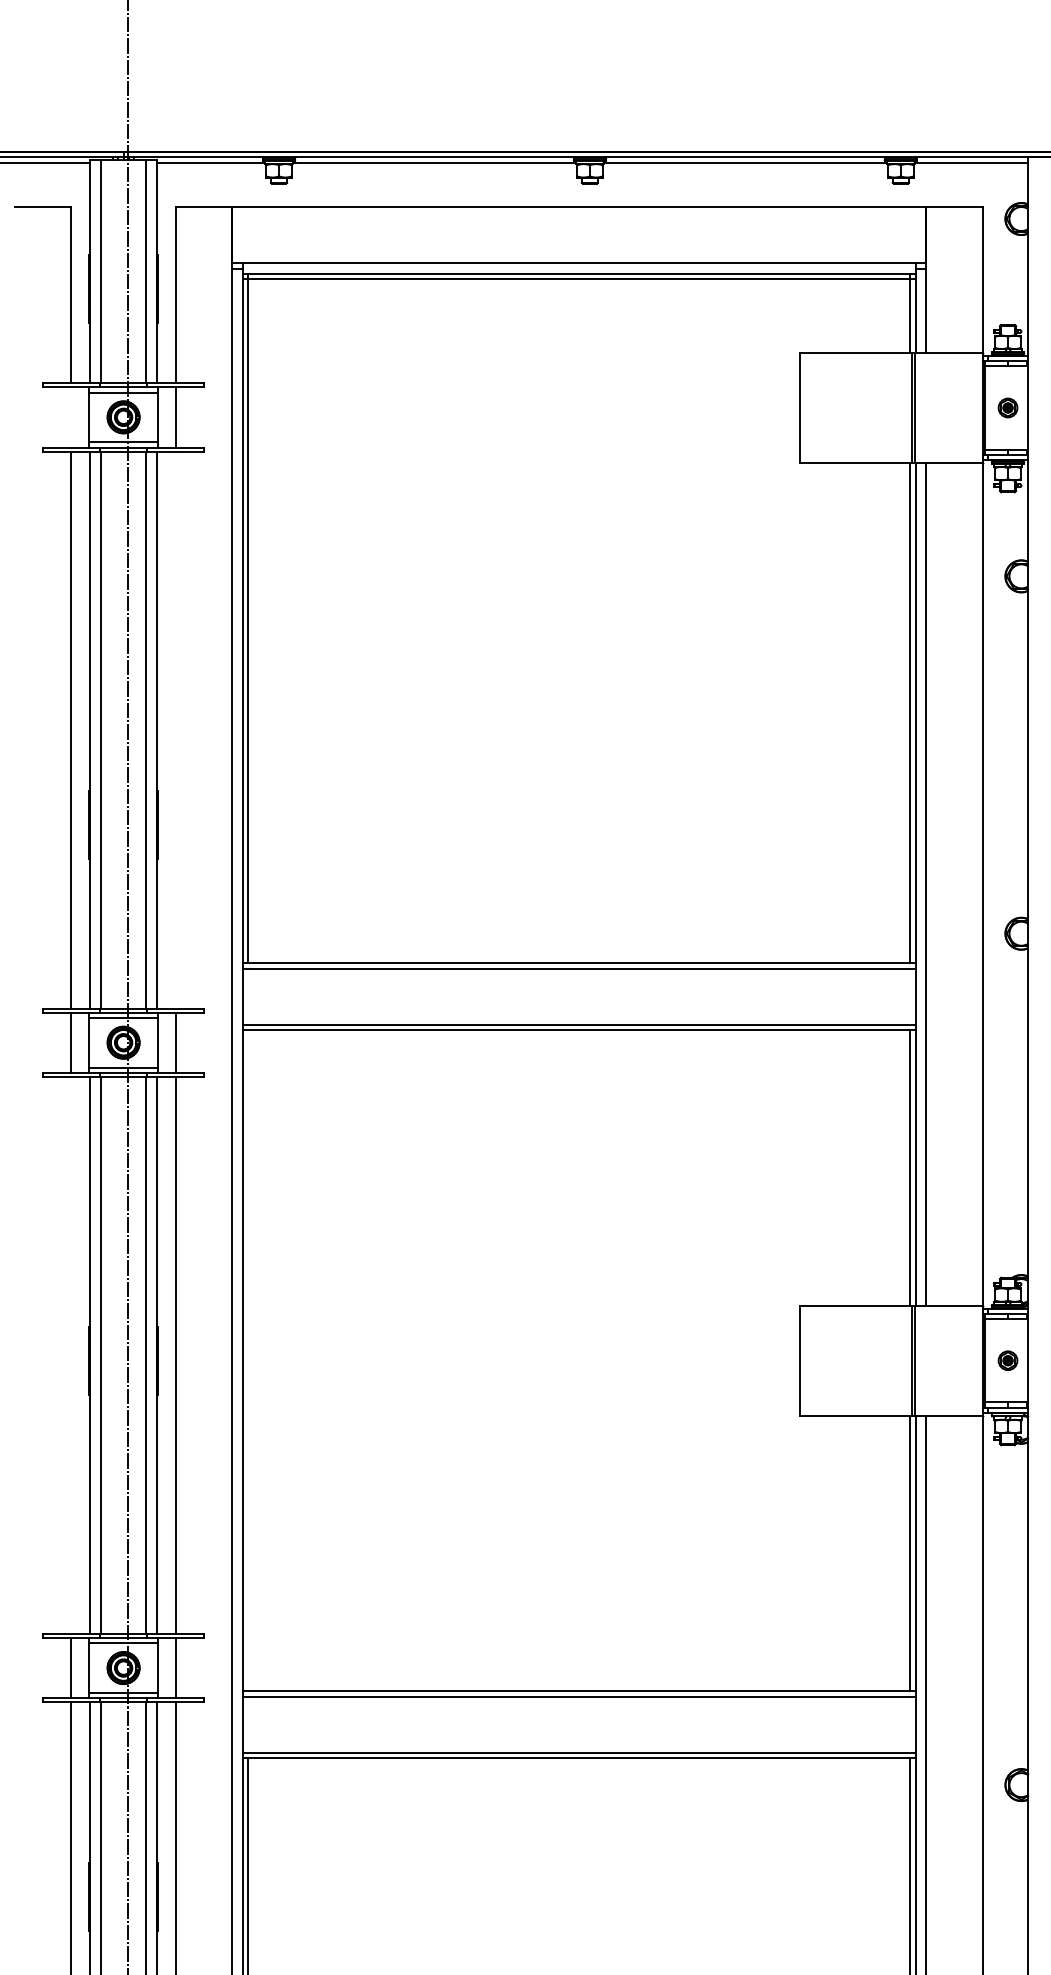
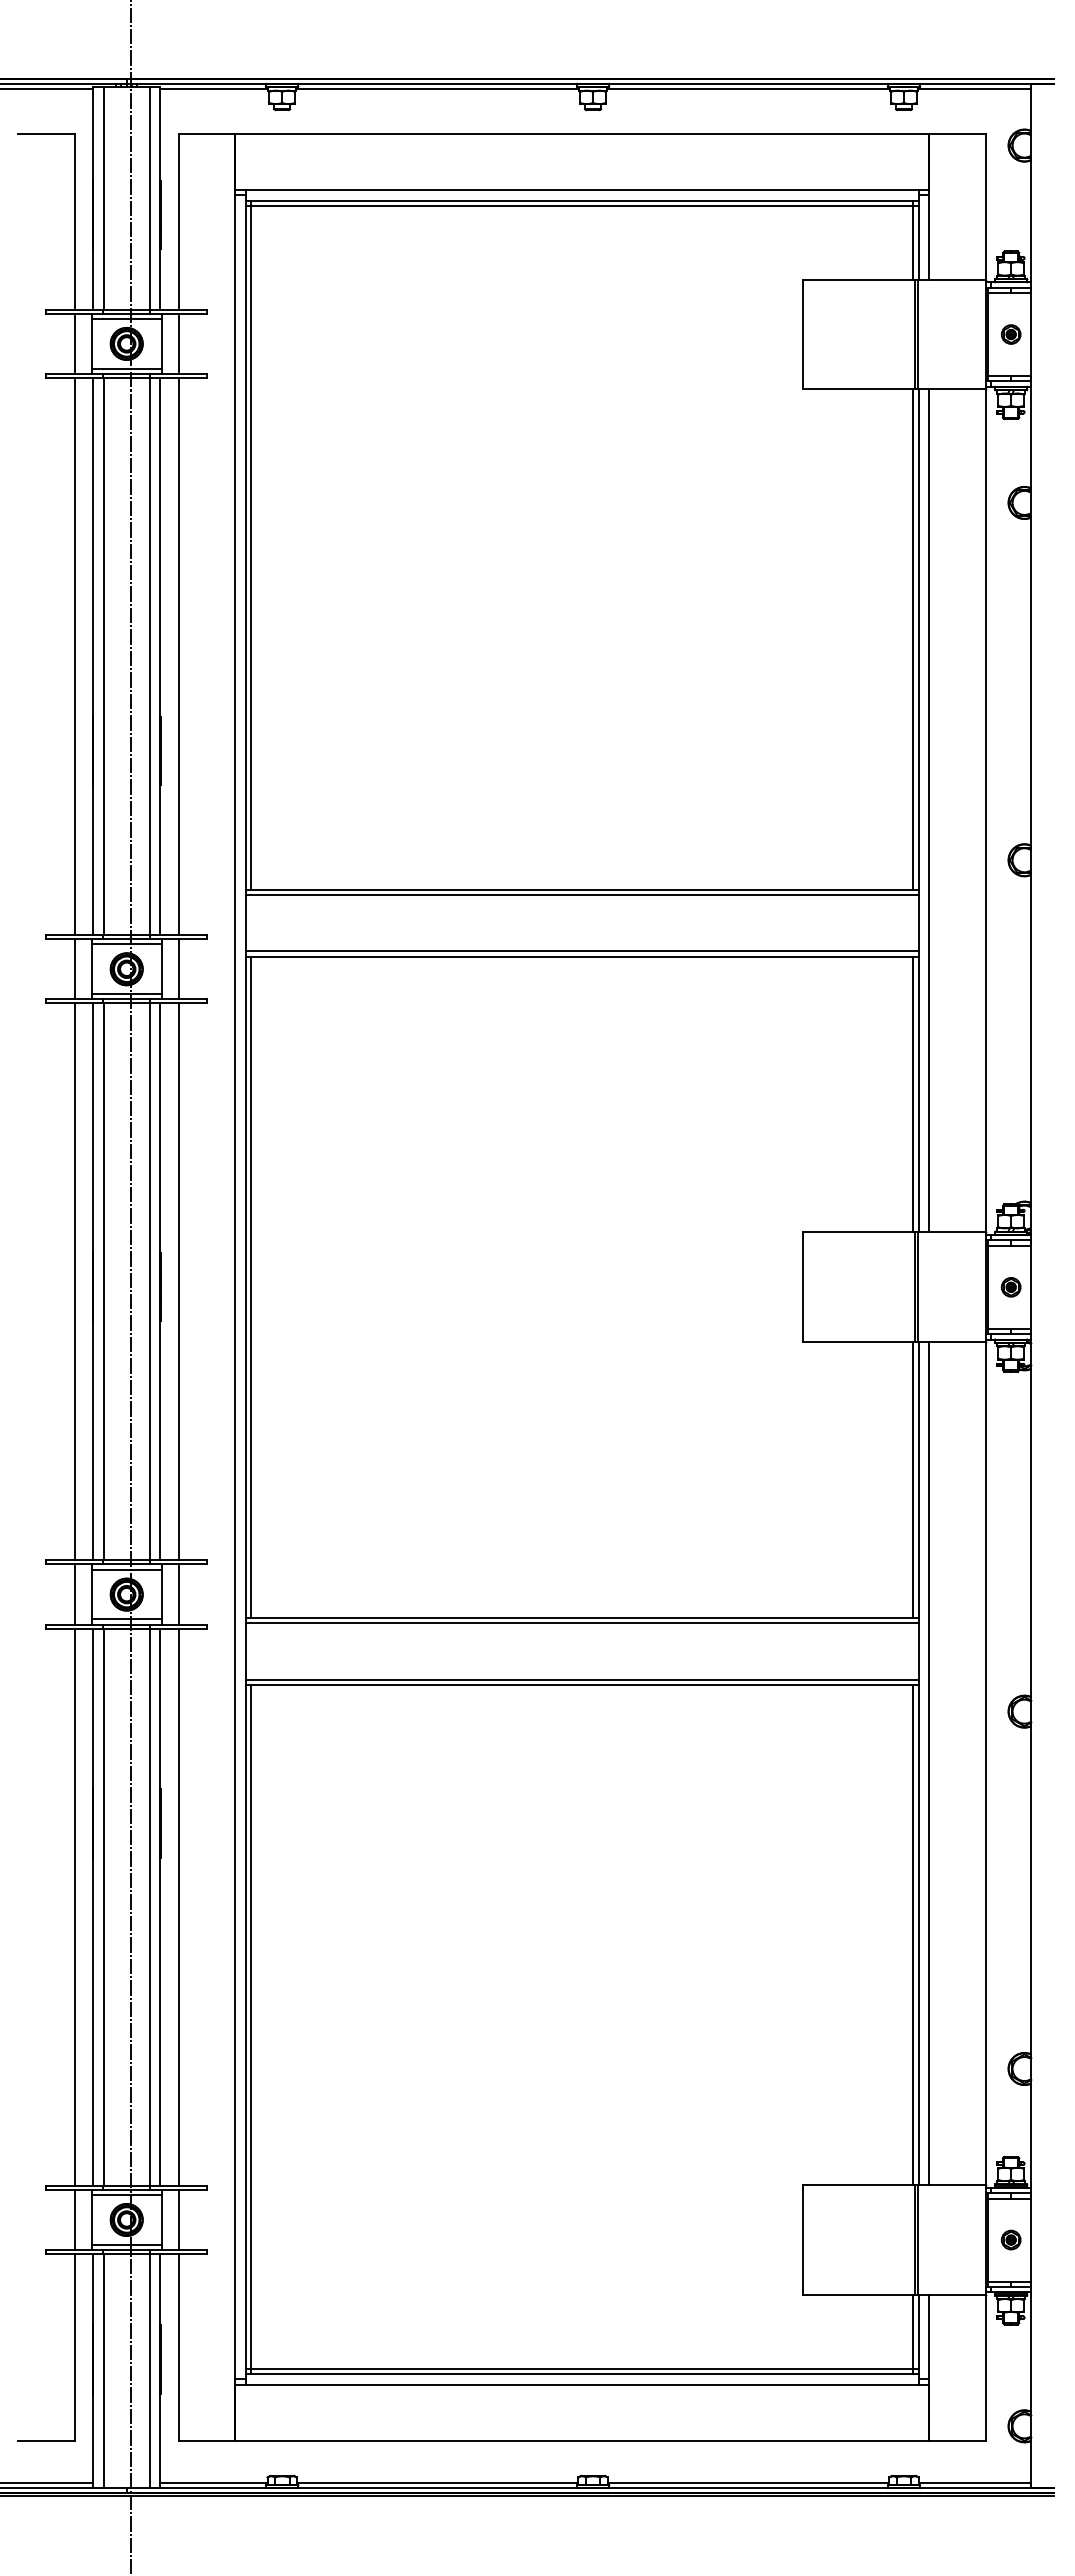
line: (71, 416) -> (74, 343), added
line: (176, 729) -> (179, 656), added
line: (71, 1354) -> (74, 1281), added
line: (248, 1359) -> (251, 1286), added

